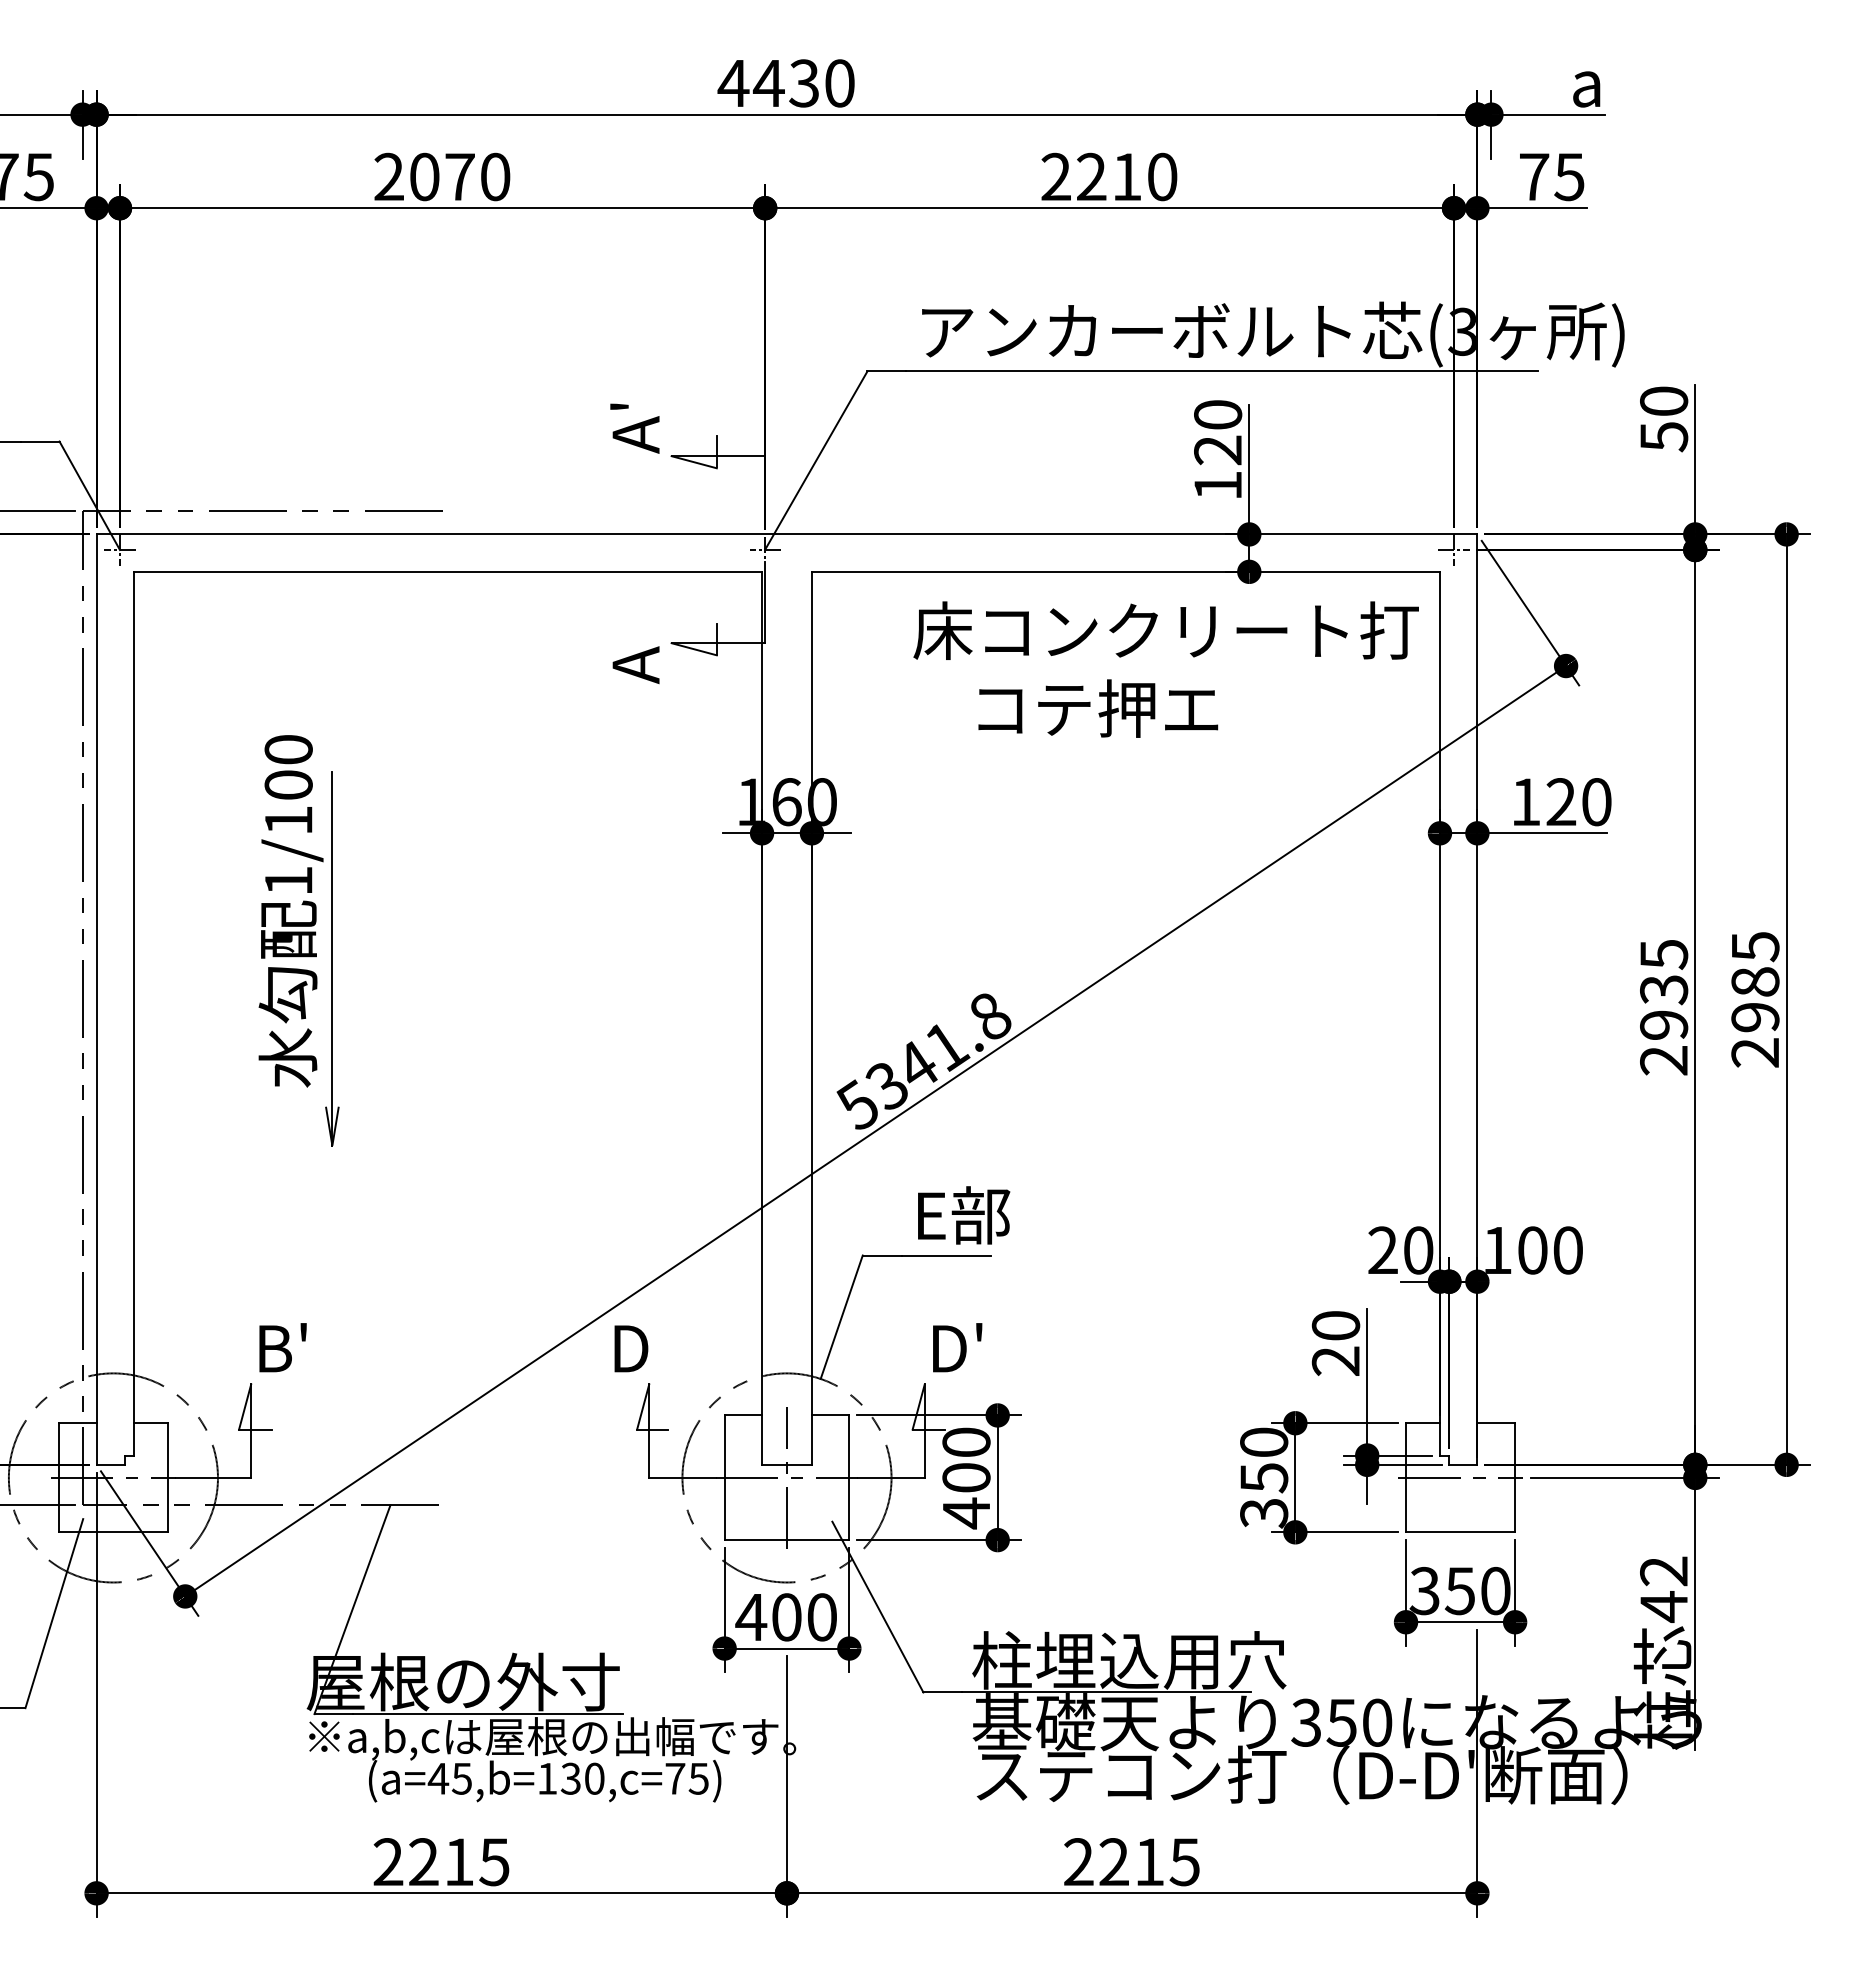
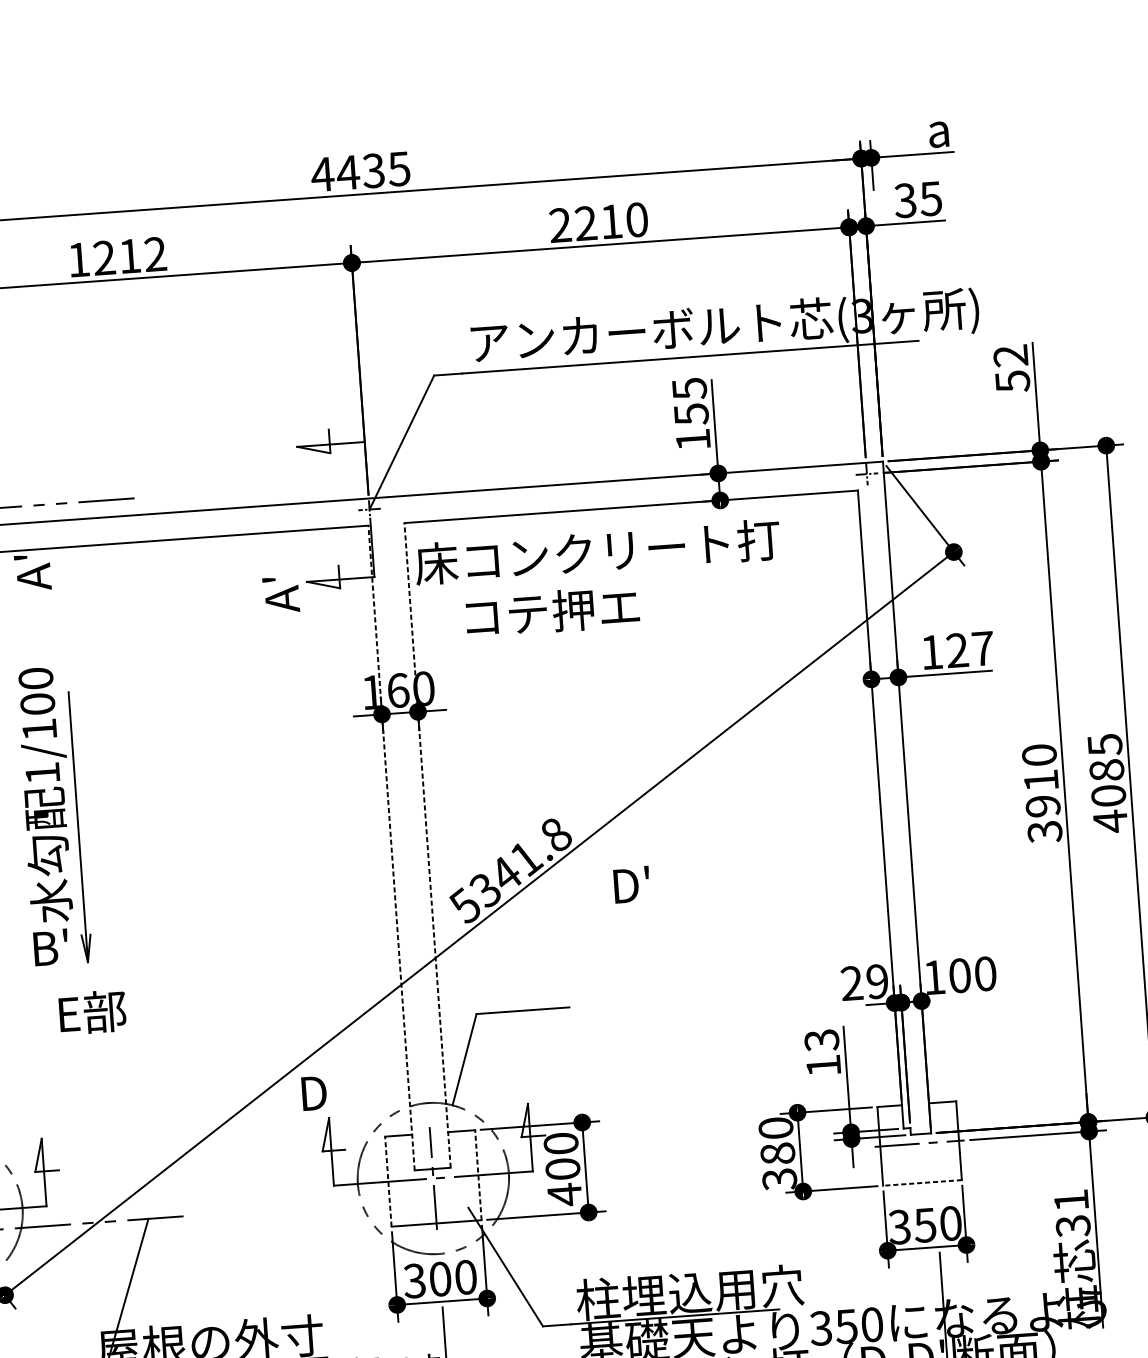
text: (839, 83) -> (399, 169), 4430 -> 4435
text: (442, 176) -> (117, 256), 2070 -> 1212
text: (1533, 176) -> (904, 200), 75 -> 35
text: (1664, 401) -> (1011, 355), 50 -> 52
text: (634, 428) -> (32, 572), moved
text: (1218, 432) -> (690, 401), 120 -> 155
text: (619, 636) -> (268, 579), A -> A'
text: (1165, 669) -> (599, 580), moved
text: (1596, 802) -> (982, 649), 120 -> 127
text: (1664, 1007) -> (1042, 793), 2935 -> 3910
line: (762, 1018) -> (391, 848), solid -> dashed
line: (811, 1018) -> (427, 845), solid -> dashed
text: (1755, 1035) -> (1109, 809), 2985 -> 4085
text: (964, 1215) -> (93, 1012), moved
text: (1418, 1250) -> (877, 981), 20 -> 29
text: (1335, 1343) -> (822, 1053), 20 -> 13
text: (282, 1347) -> (50, 947), moved
text: (957, 1347) -> (631, 884), moved
line: (724, 1477) -> (388, 1181), solid -> dashed
line: (849, 1477) -> (478, 1174), solid -> dashed
text: (1264, 1478) -> (778, 1154), 350 -> 380
line: (1460, 1532) -> (922, 1183), solid -> dashed
text: (1664, 1589) -> (1072, 1213), 42 -> 31
text: (751, 1617) -> (414, 1281), 400 -> 300

